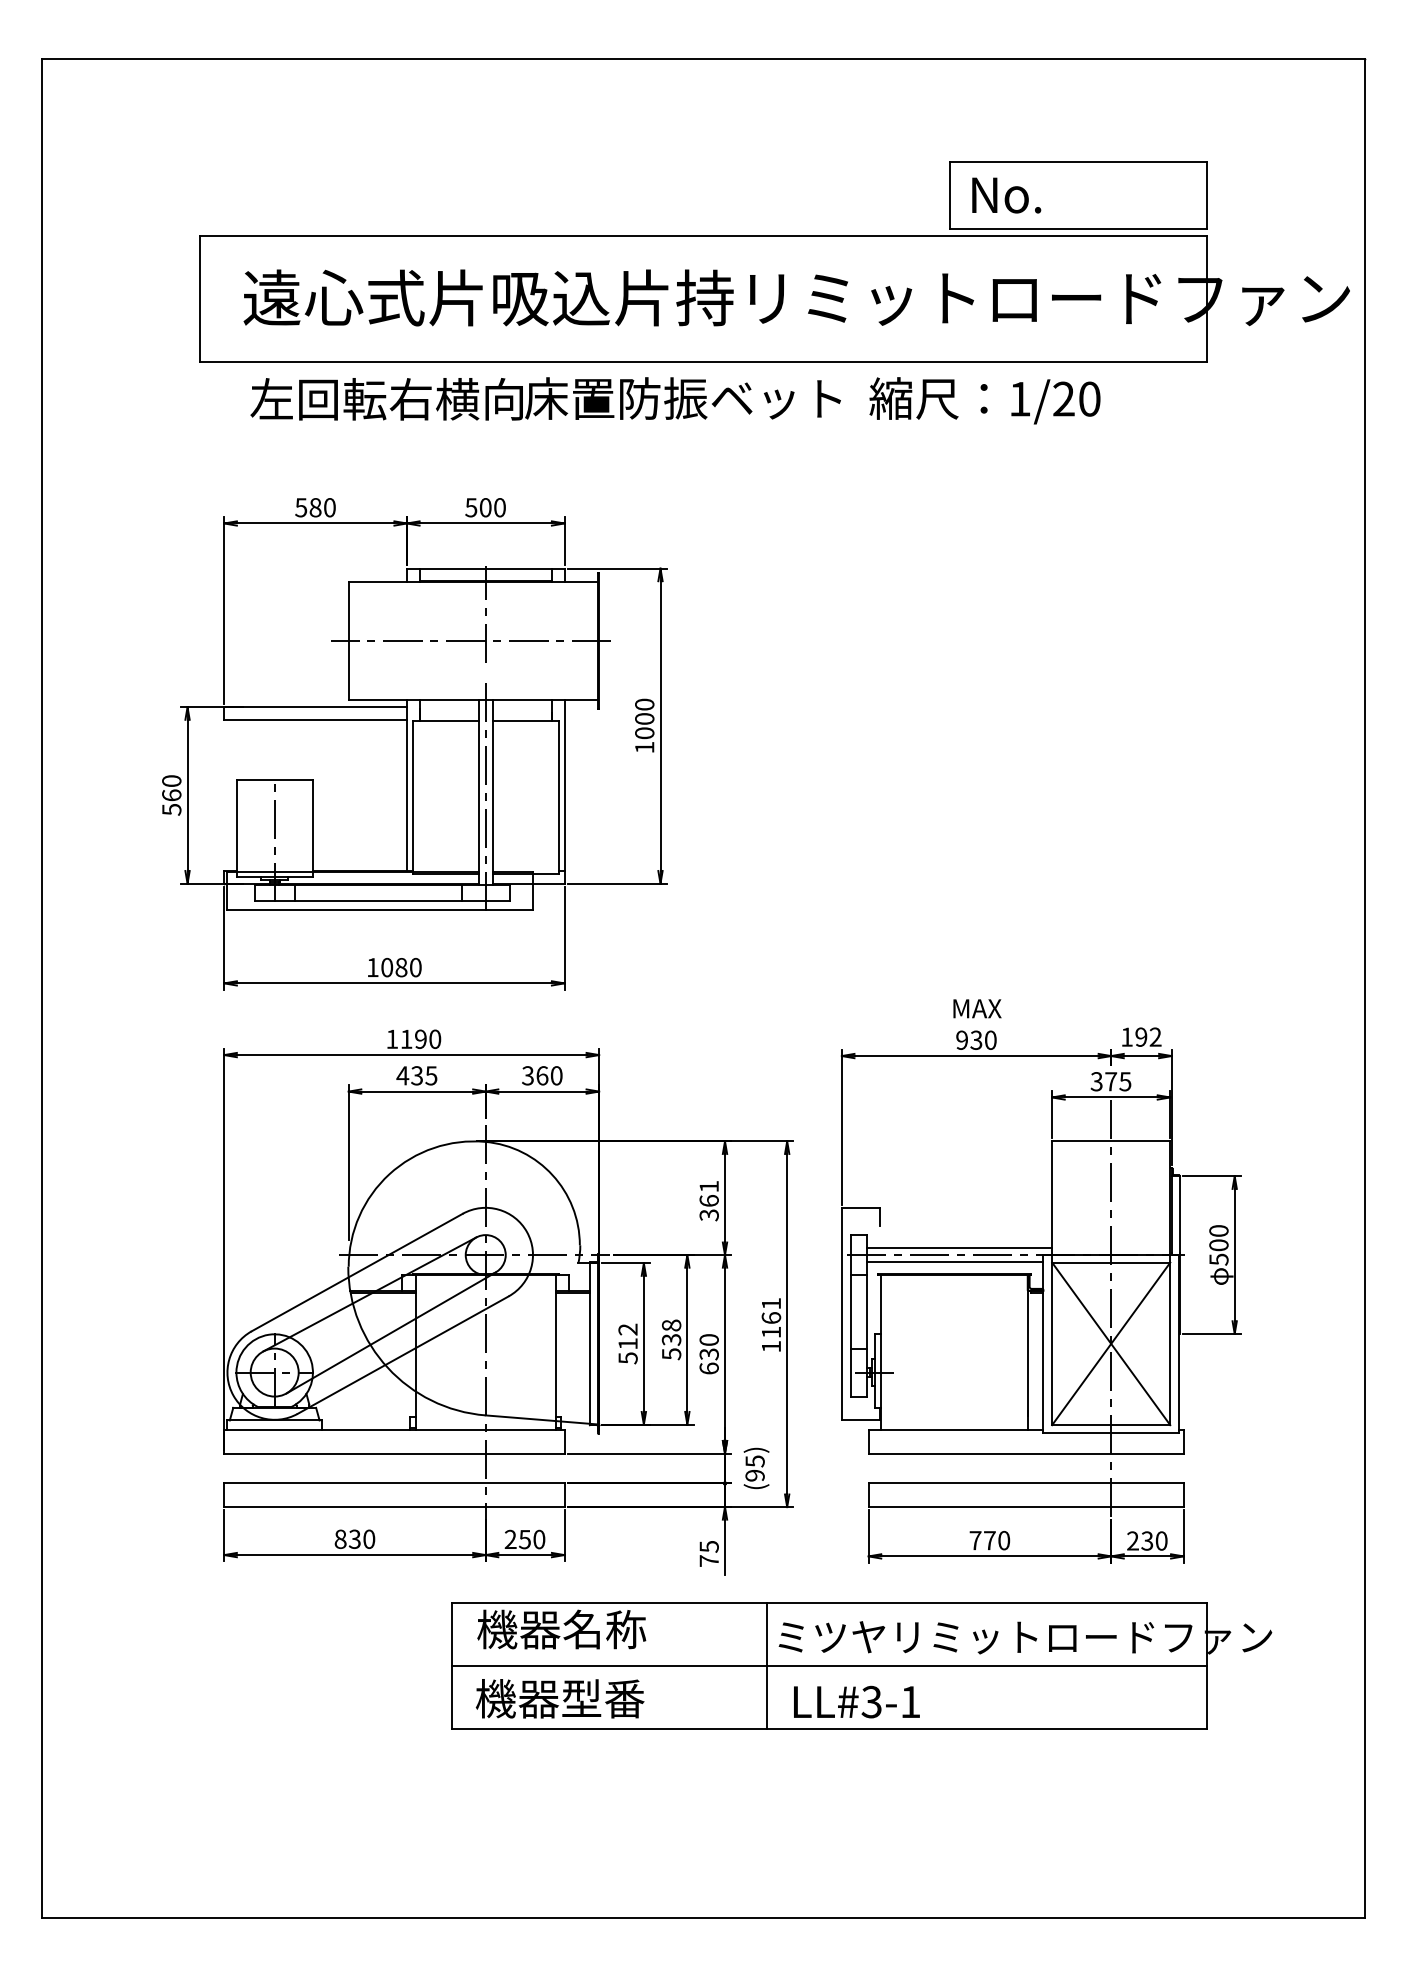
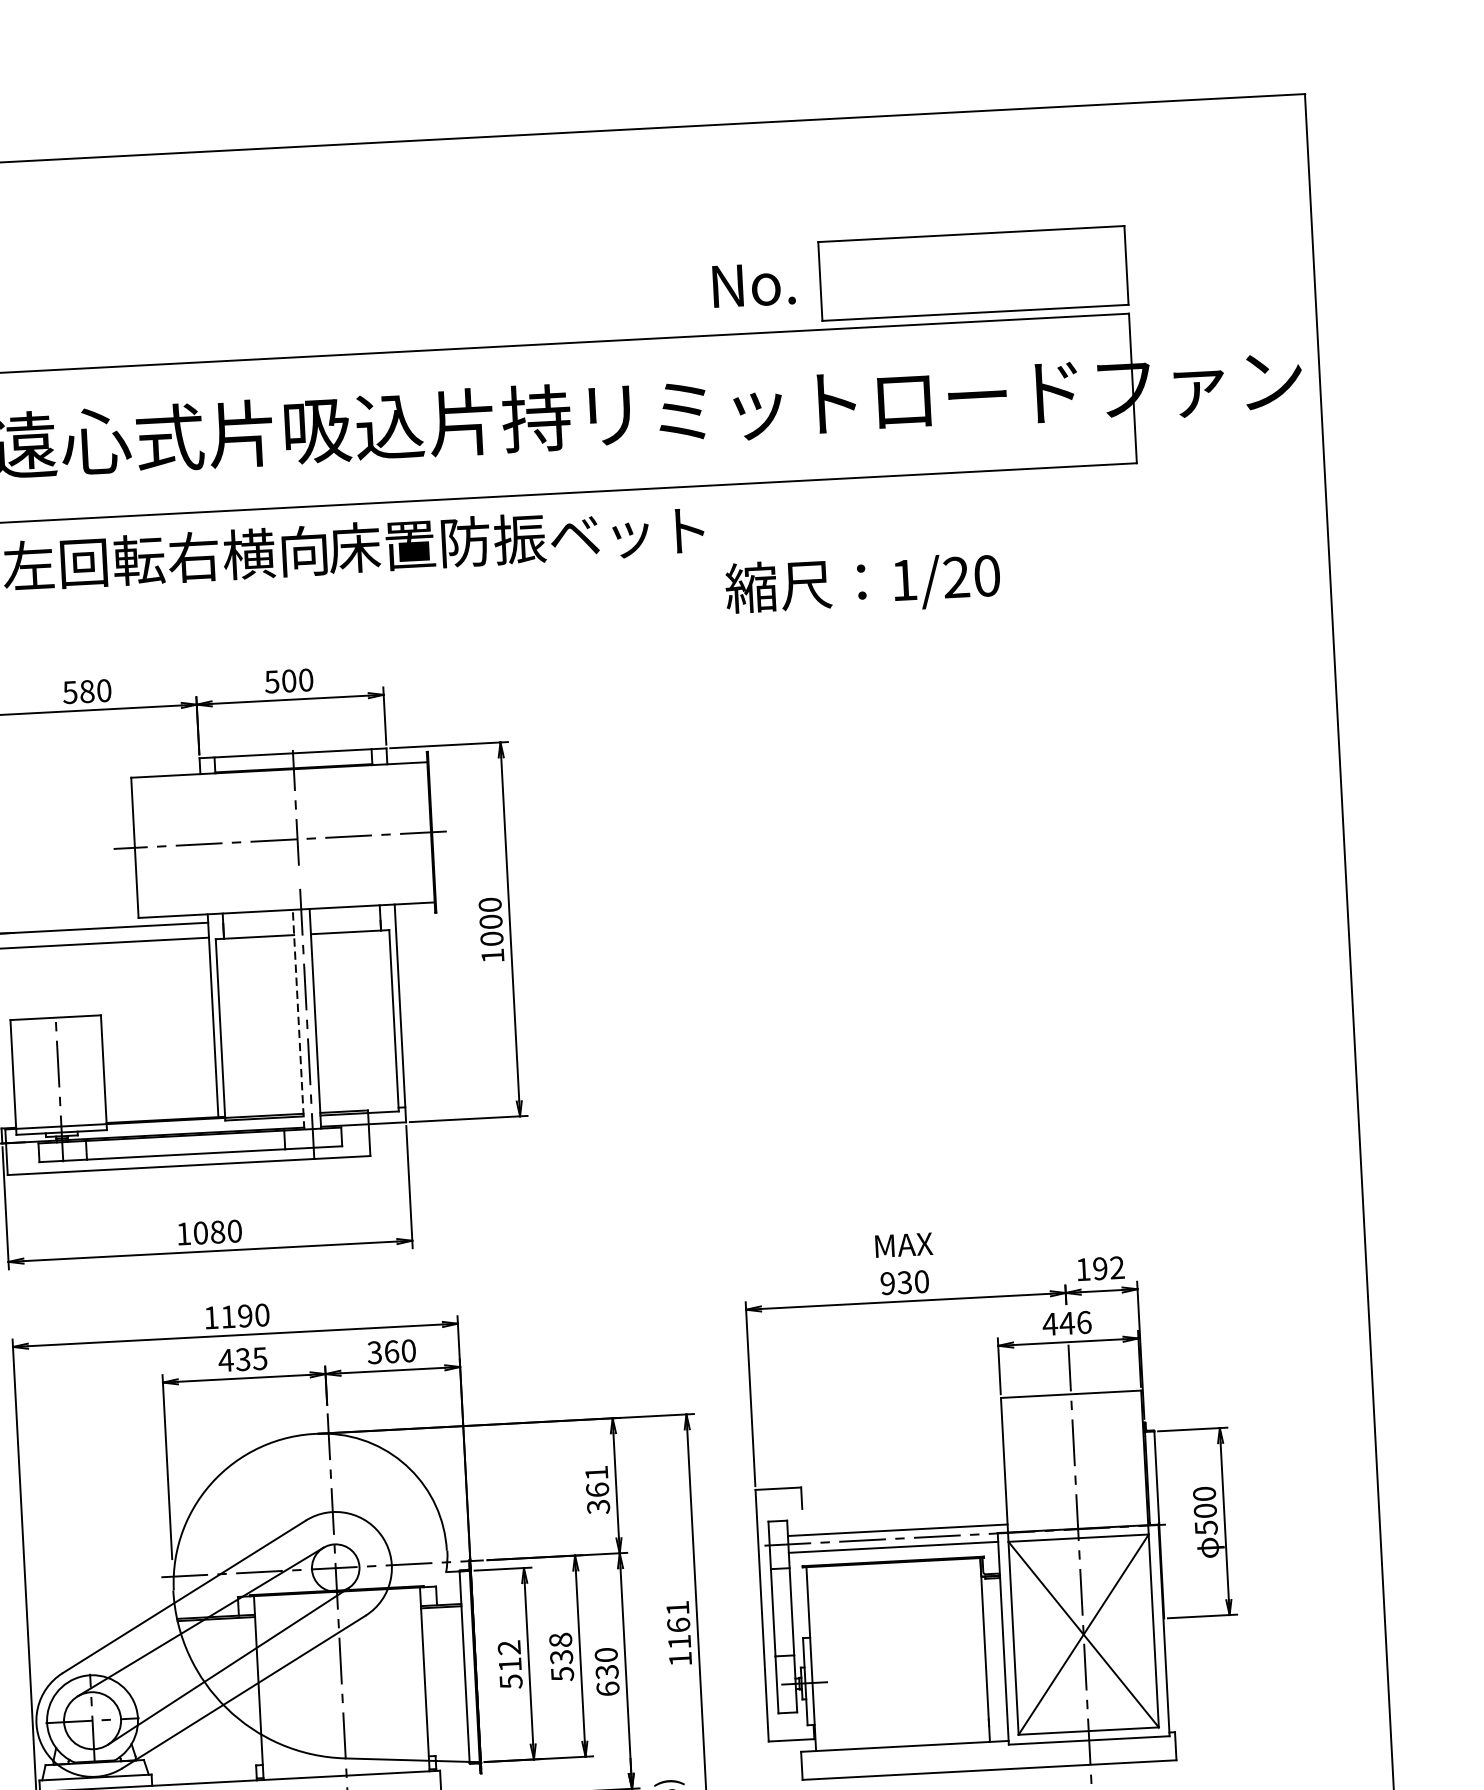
text: (1006, 195) -> (753, 285), moved
text: (984, 400) -> (862, 584), moved
line: (478, 792) -> (298, 1019), solid -> dashed
text: (1110, 1081) -> (1066, 1323), 375 -> 446

